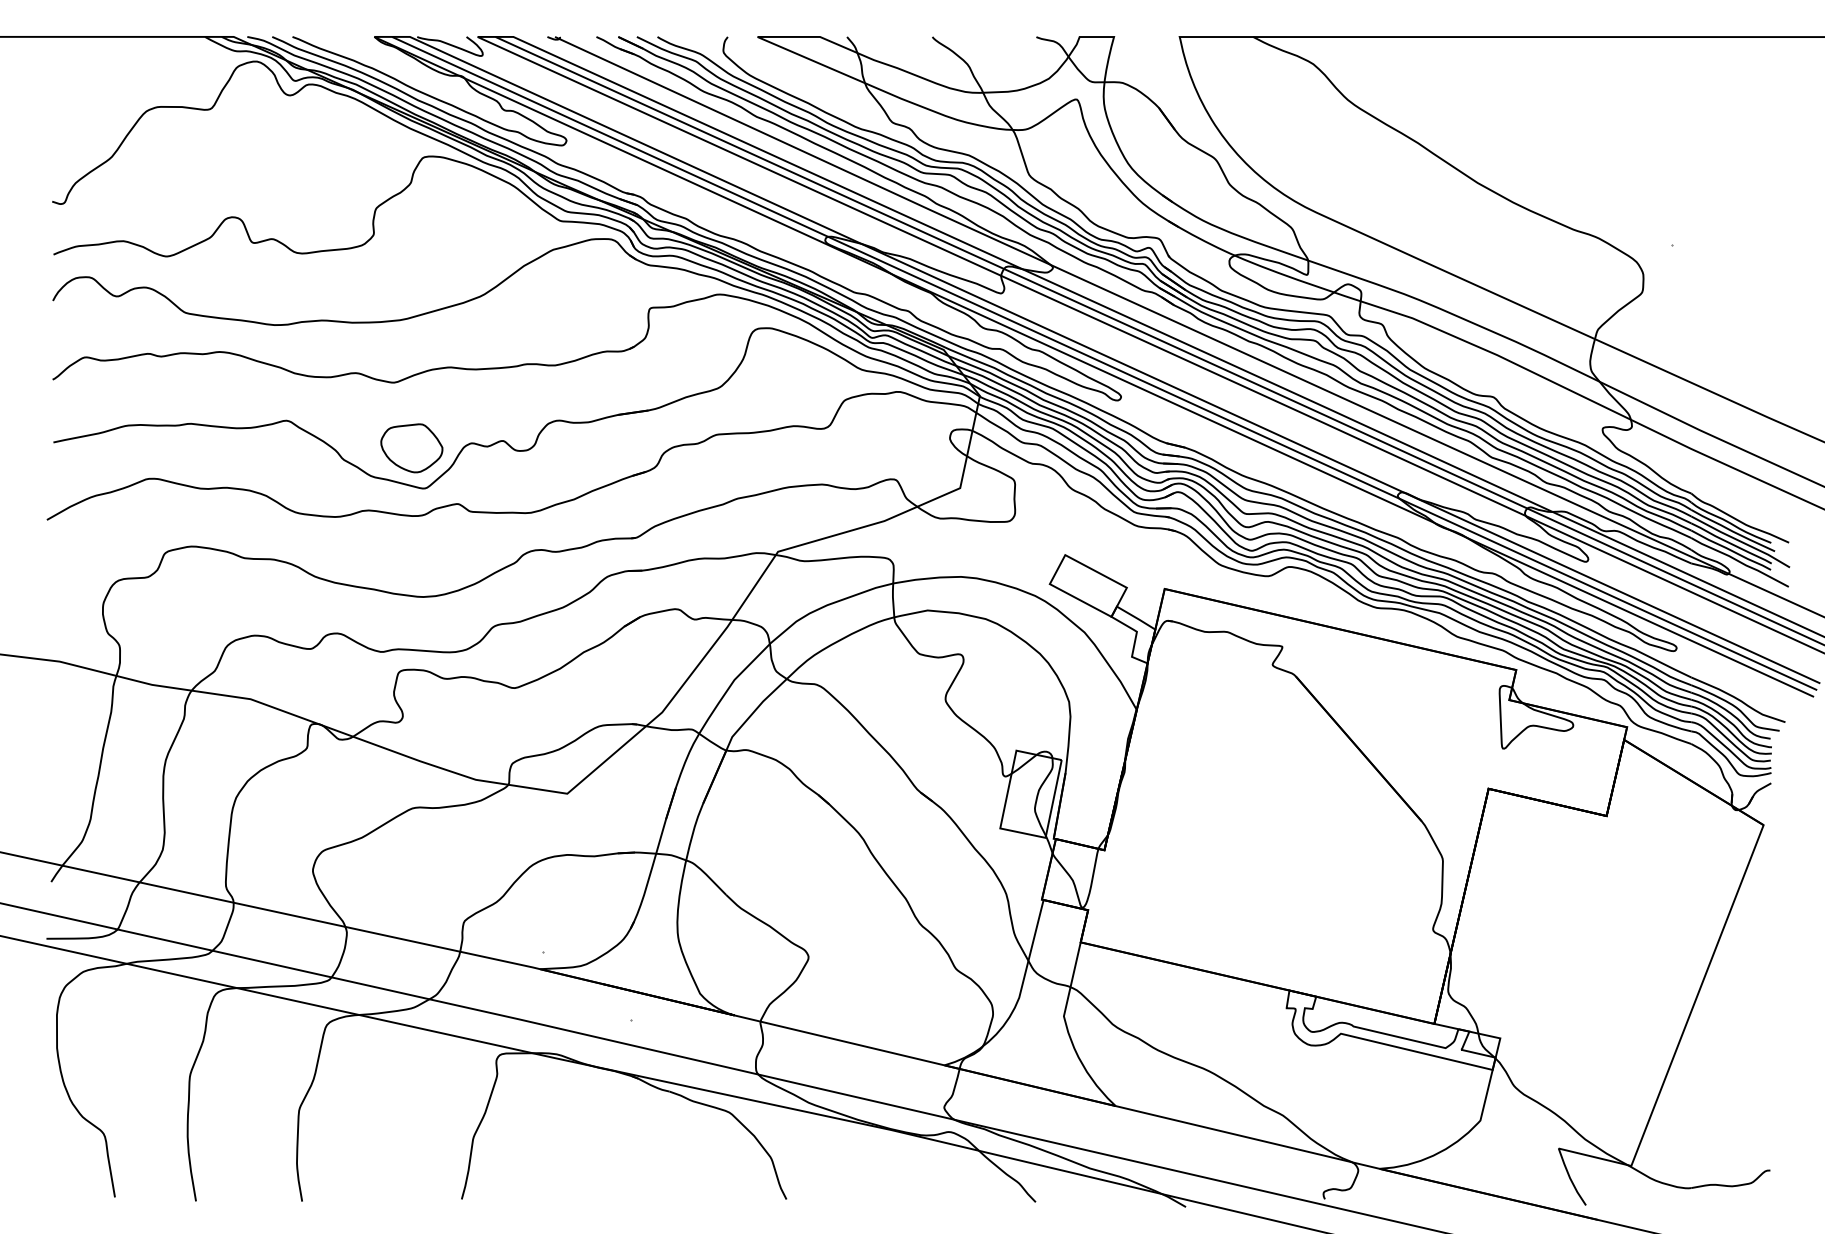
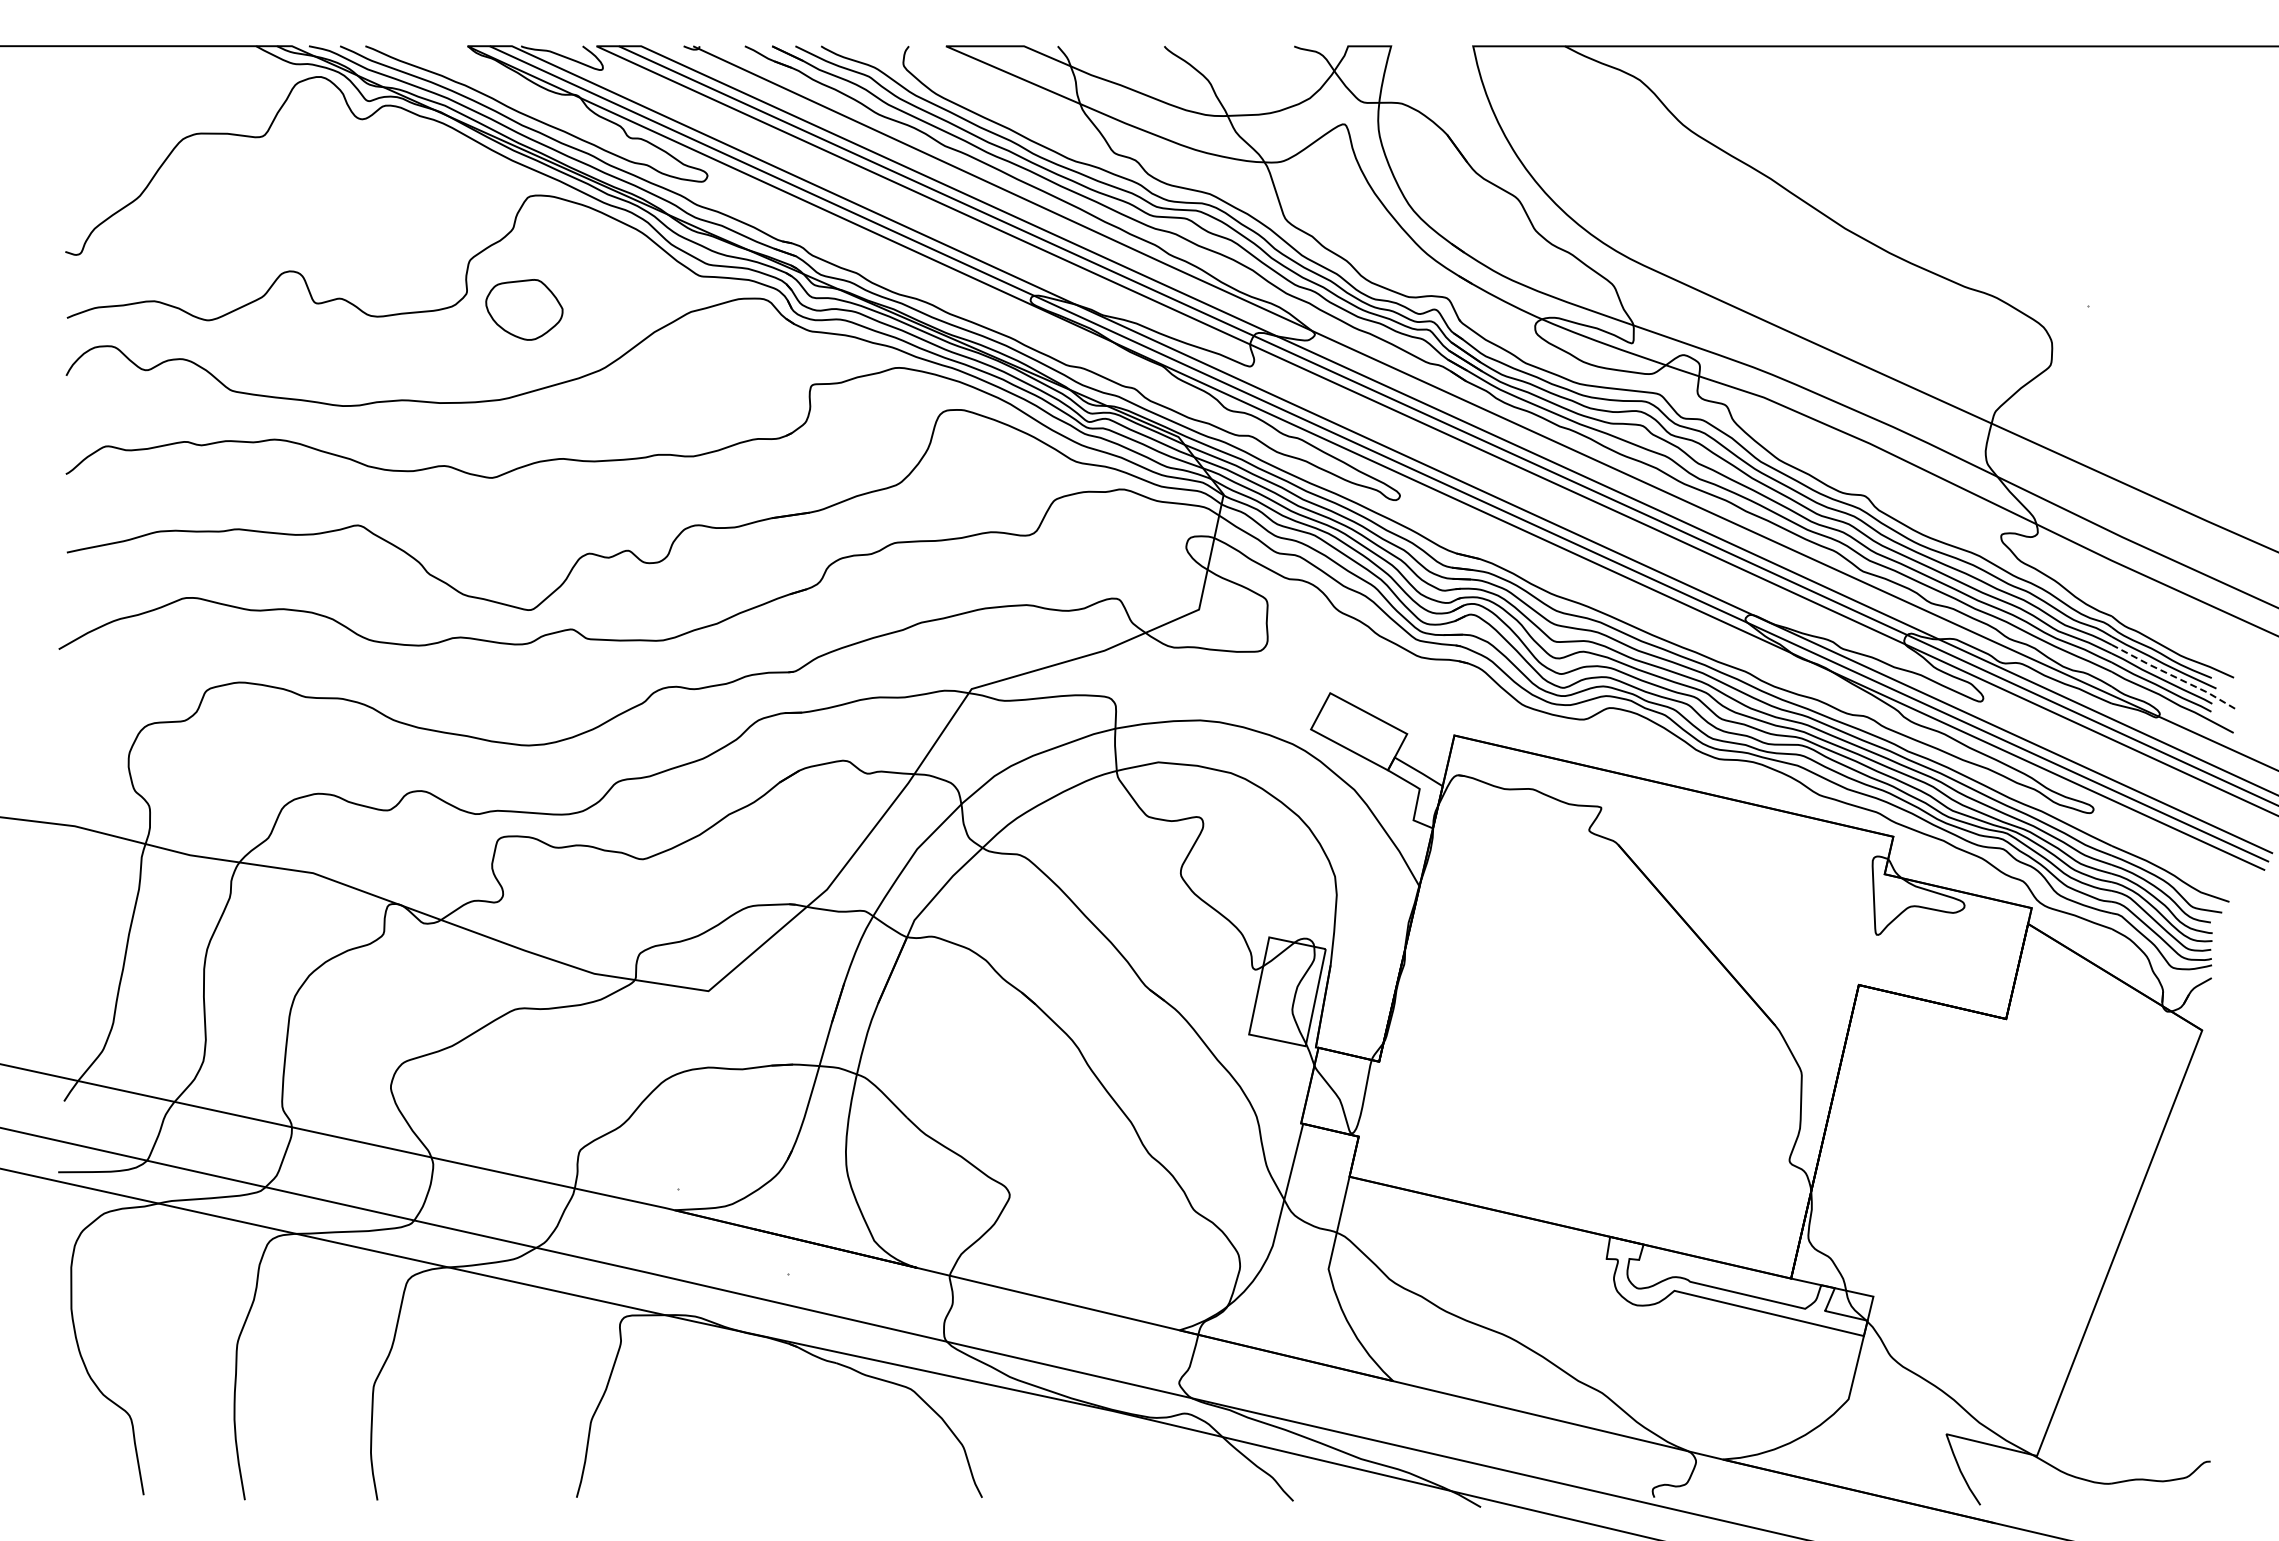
part: (411, 448) -> (524, 309), moved
line: (1740, 541) -> (2173, 676), solid -> dashed

